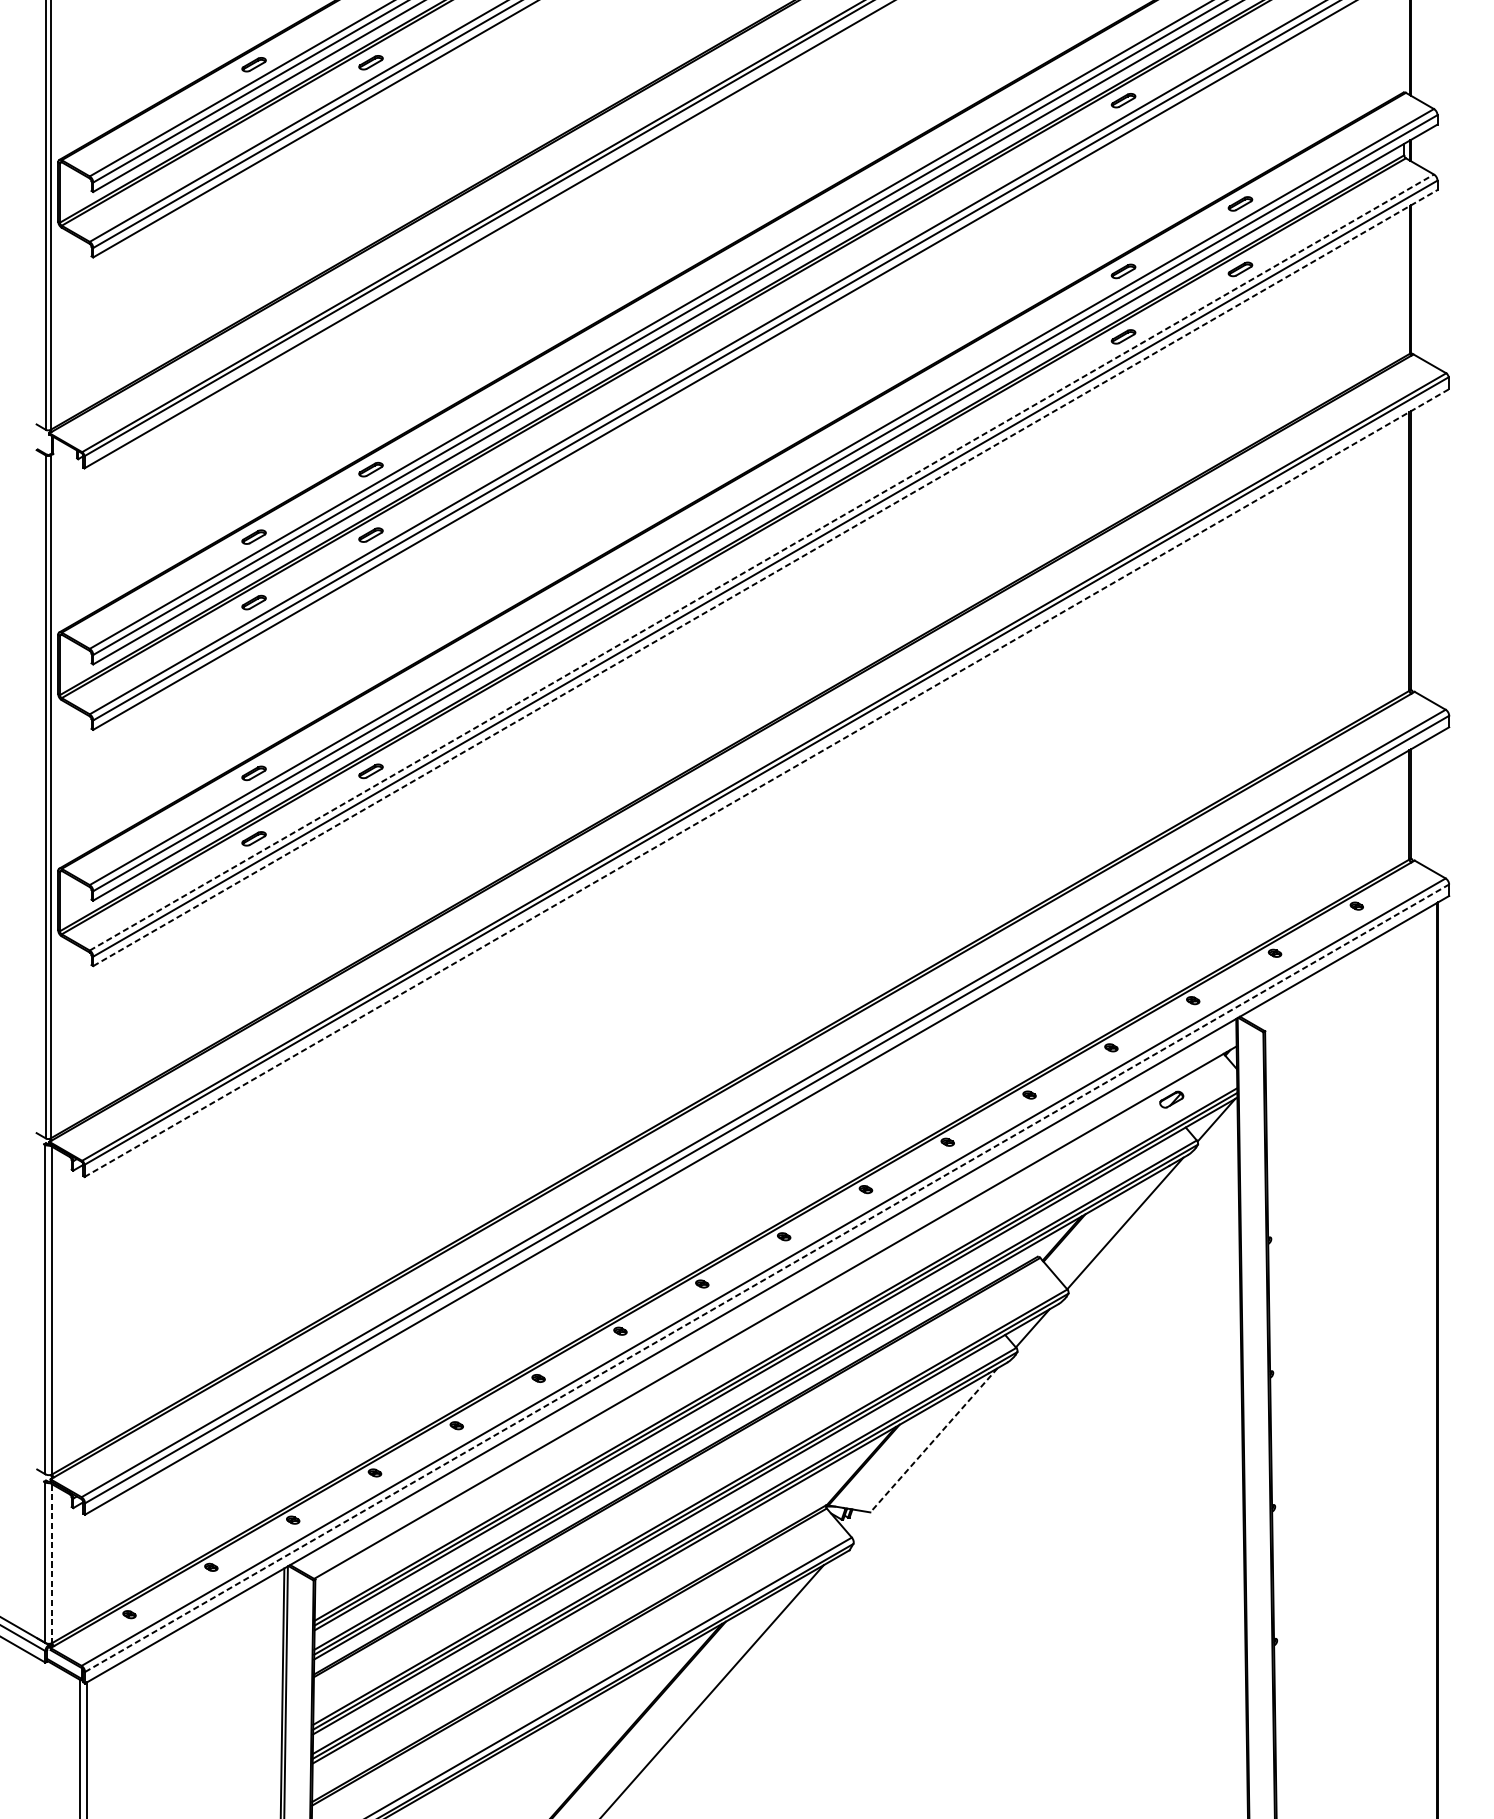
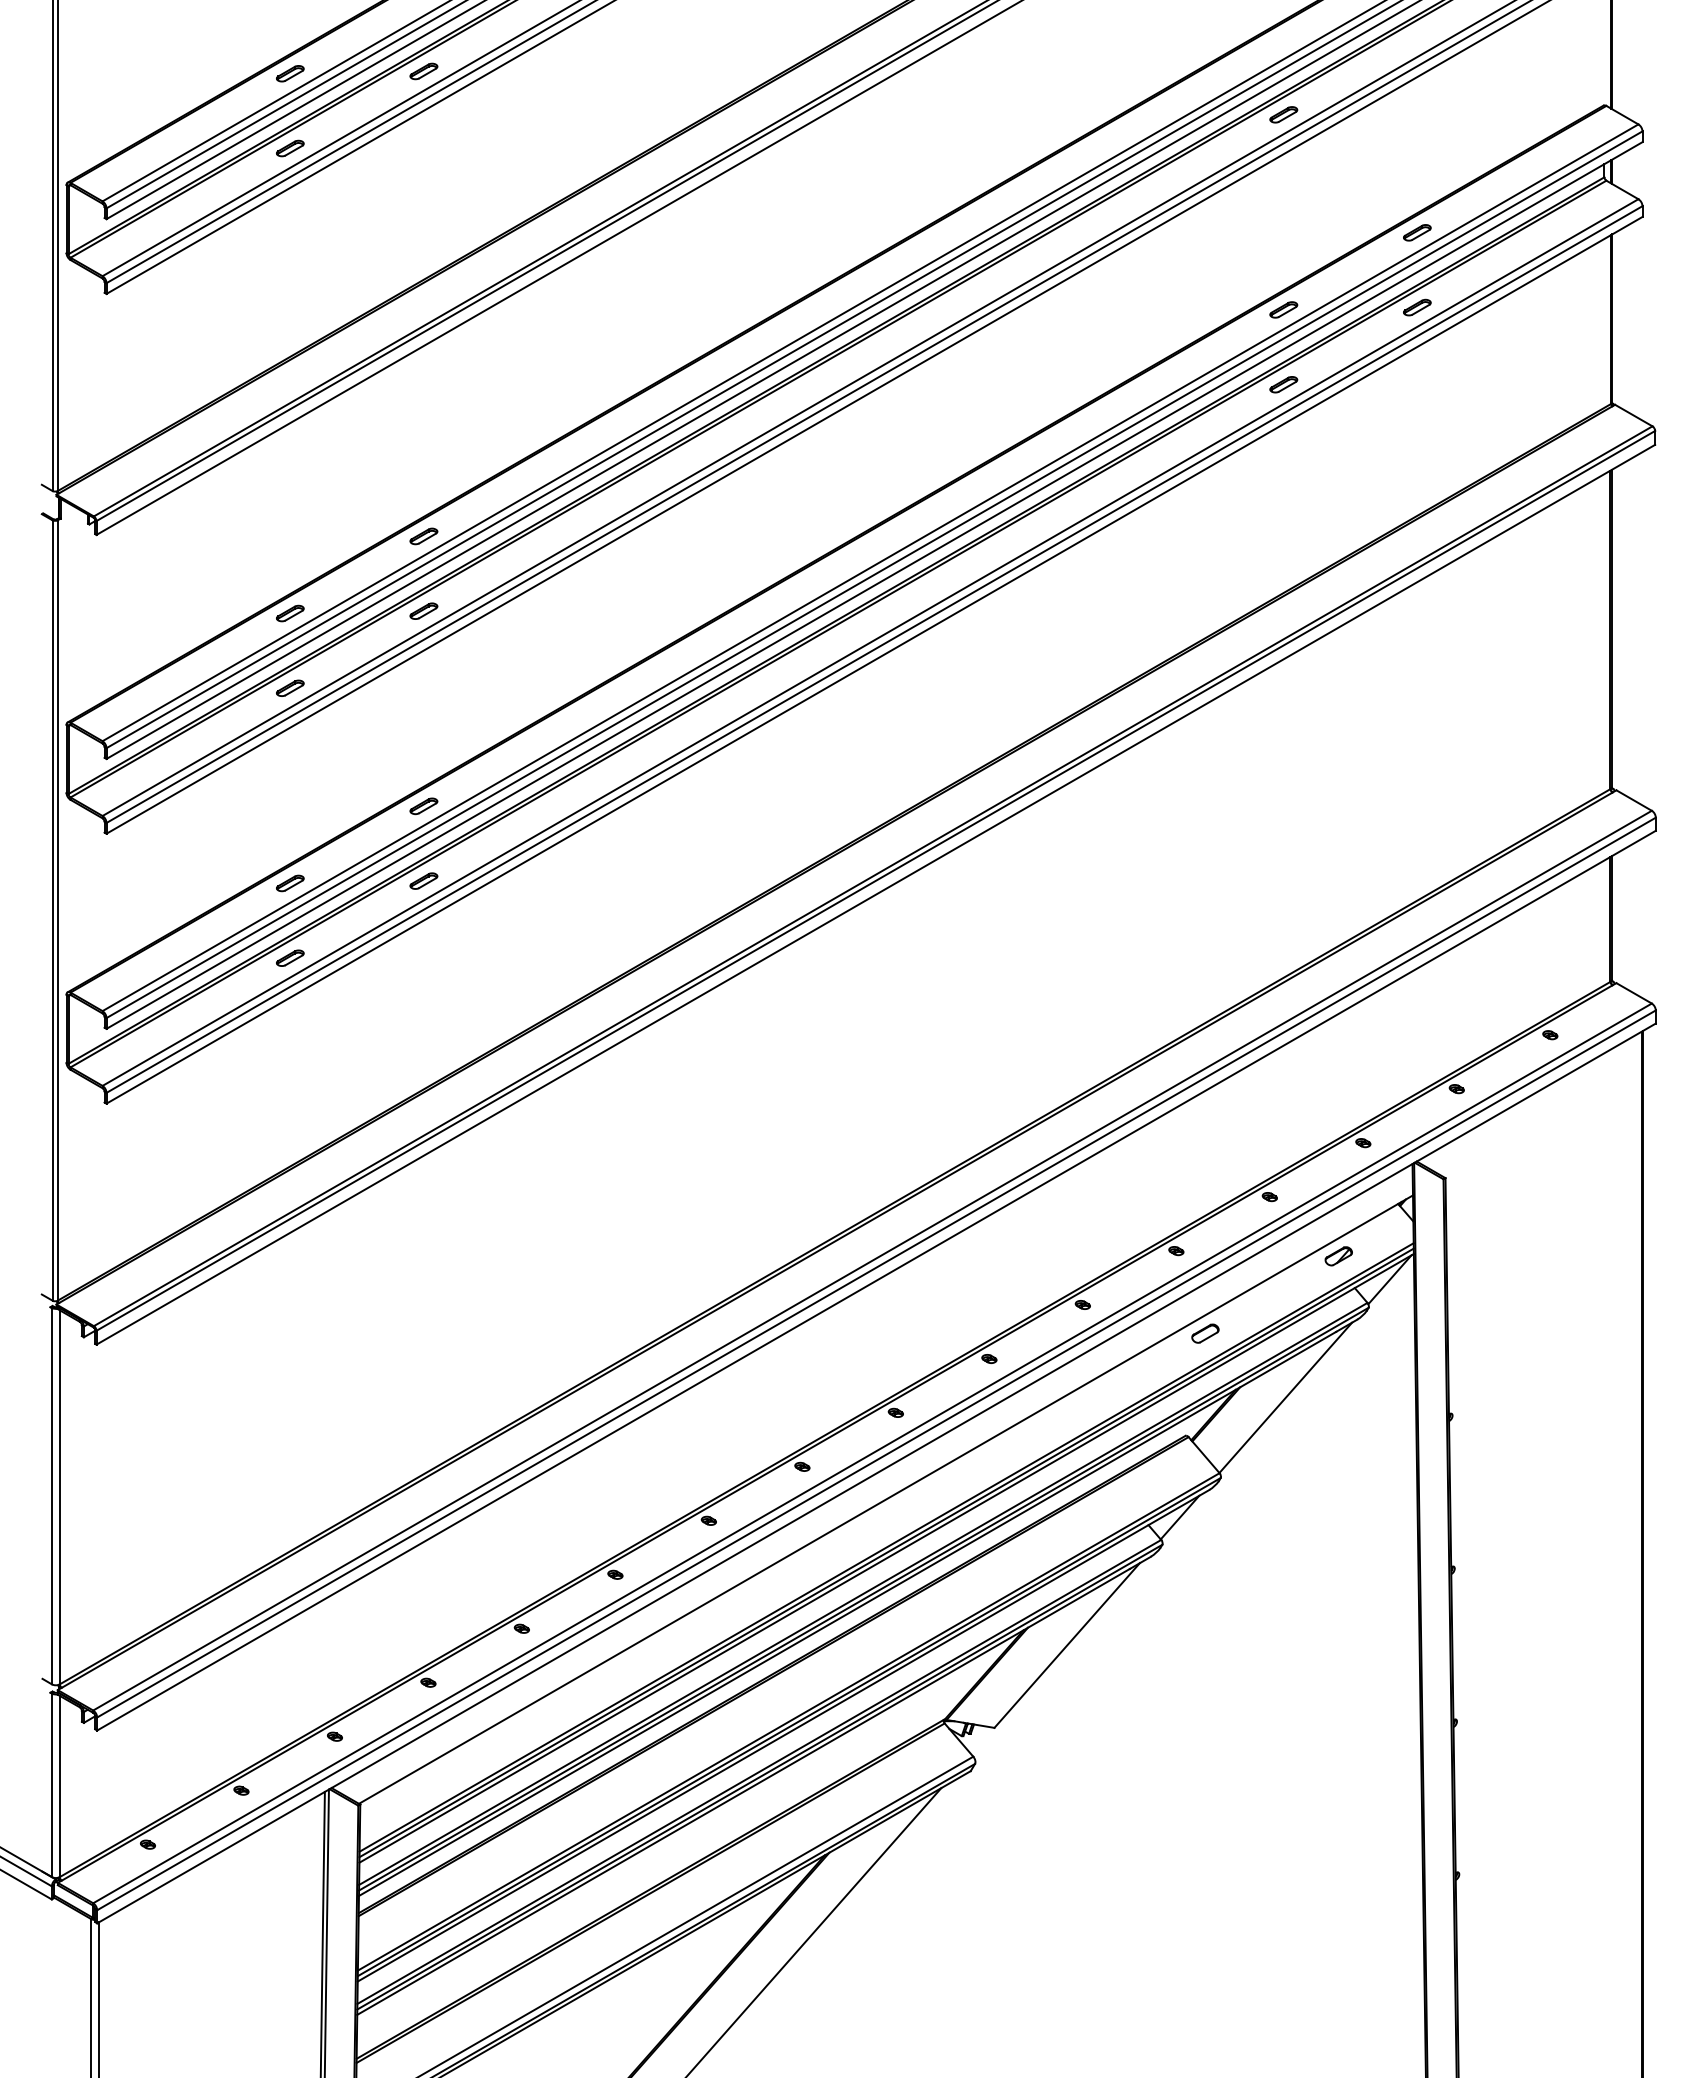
part: (254, 130) -> (290, 148), added
line: (761, 562) -> (870, 642), dashed -> solid
line: (765, 578) -> (874, 660), dashed -> solid
part: (370, 706) -> (423, 806), added
line: (766, 783) -> (875, 894), dashed -> solid
part: (1055, 1167) -> (1205, 1333), added
line: (767, 1278) -> (876, 1460), dashed -> solid
line: (934, 1440) -> (1067, 1645), dashed -> solid
line: (52, 1563) -> (59, 1786), dashed -> solid

